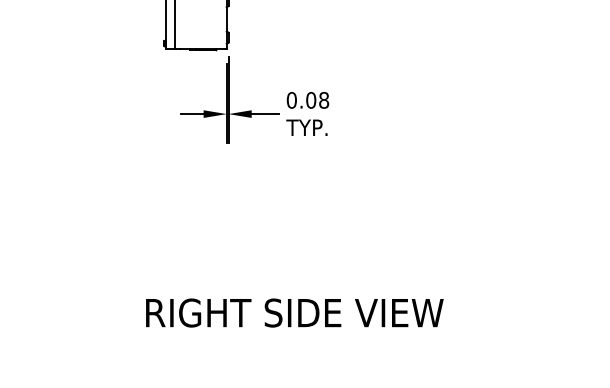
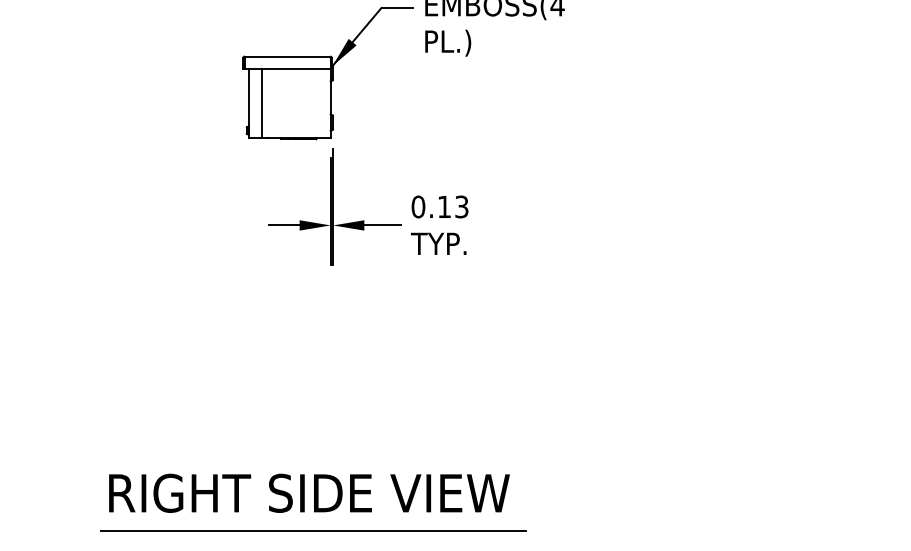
text: (317, 100) -> (452, 206), 0.08 -> 0.13
text: (294, 312) -> (309, 492), moved
line: (213, 340) -> (312, 530), added

